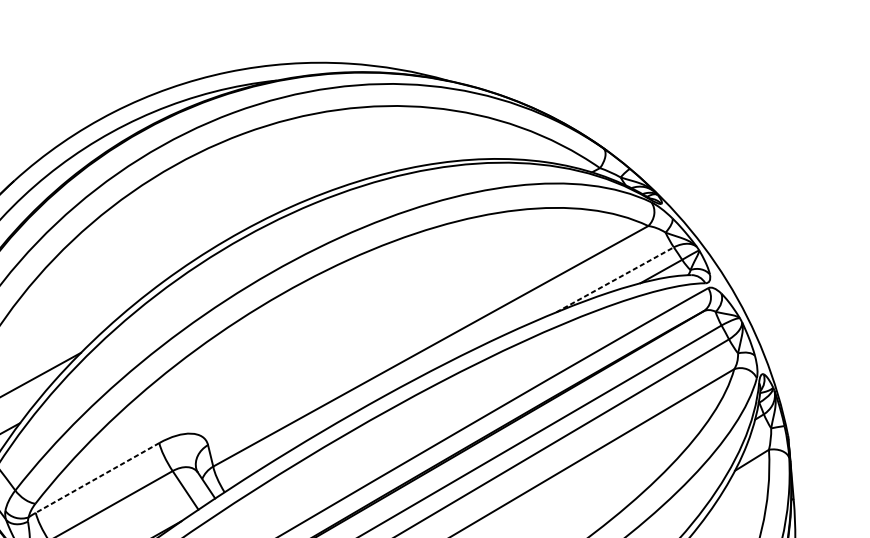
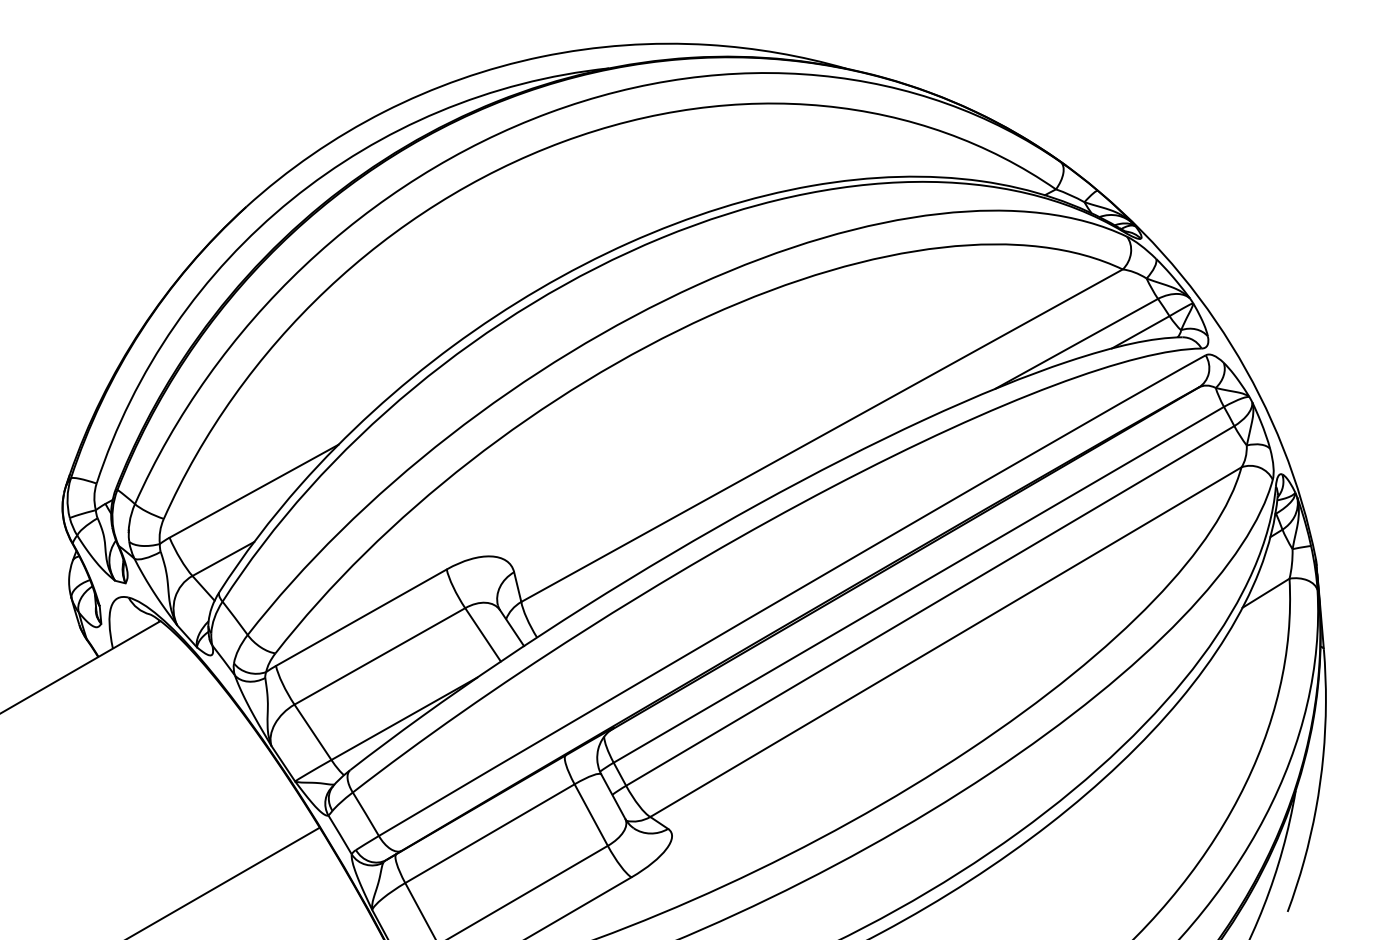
line: (614, 279) -> (1076, 343), dashed -> solid
line: (96, 477) -> (360, 617), dashed -> solid

